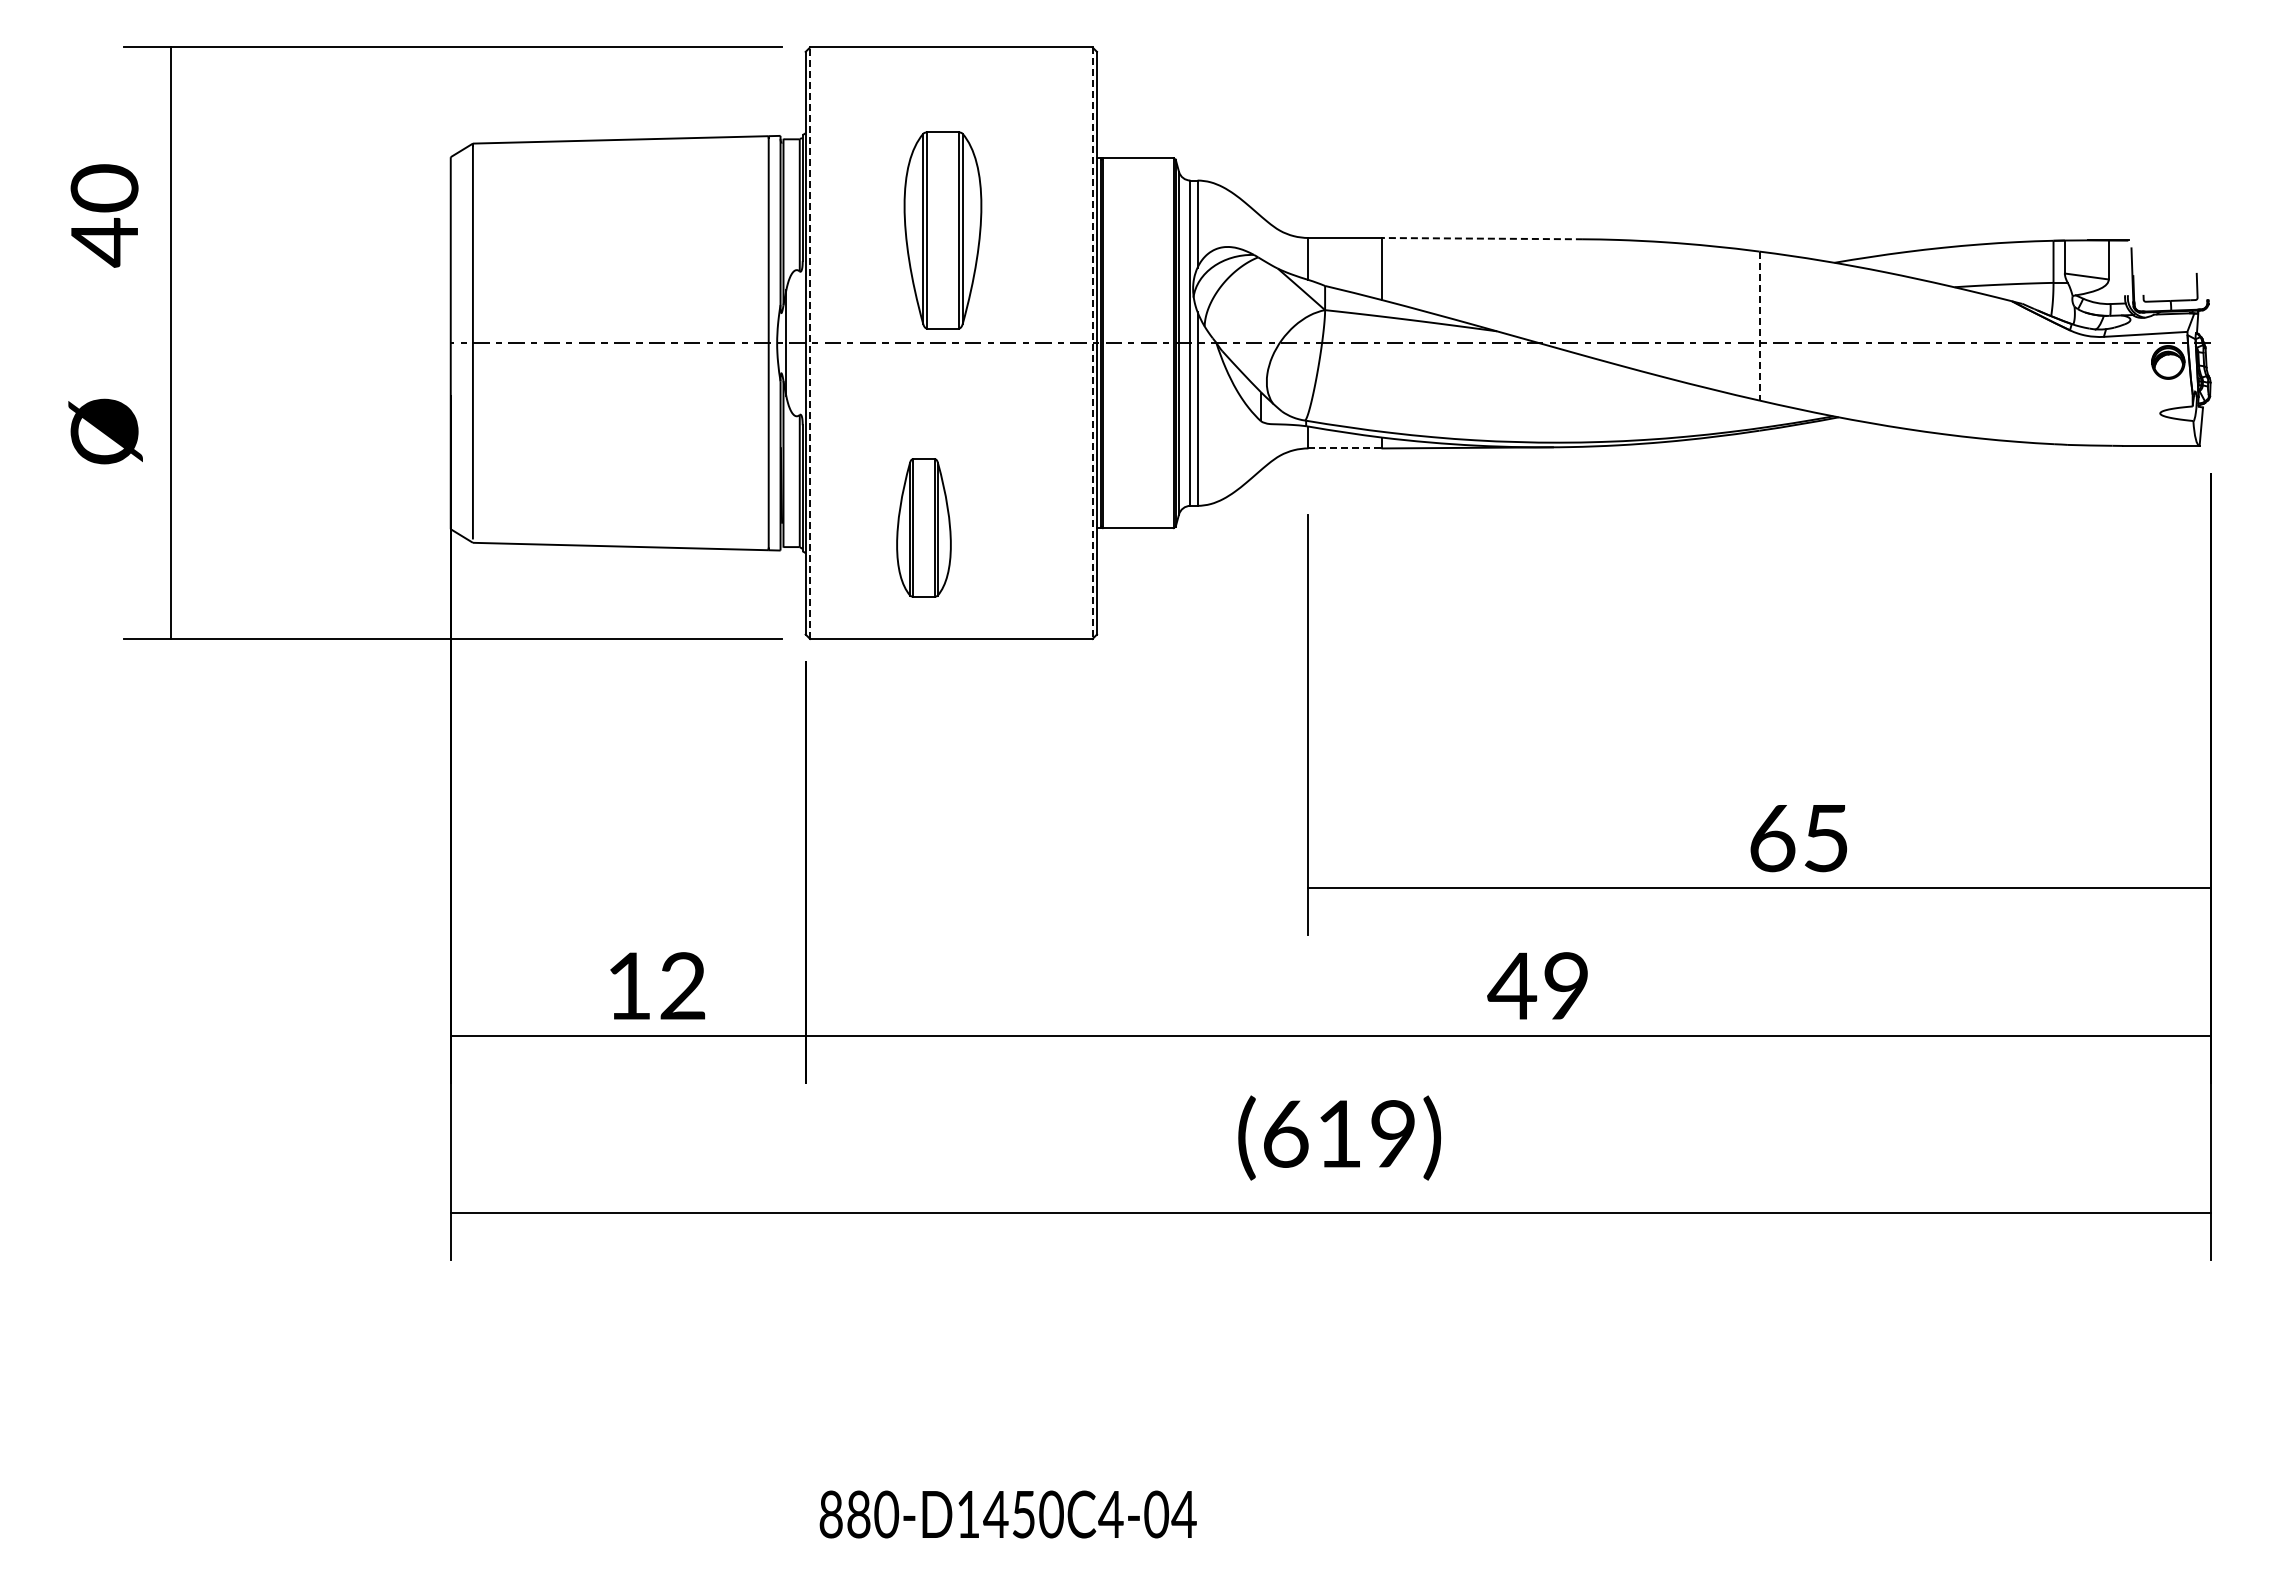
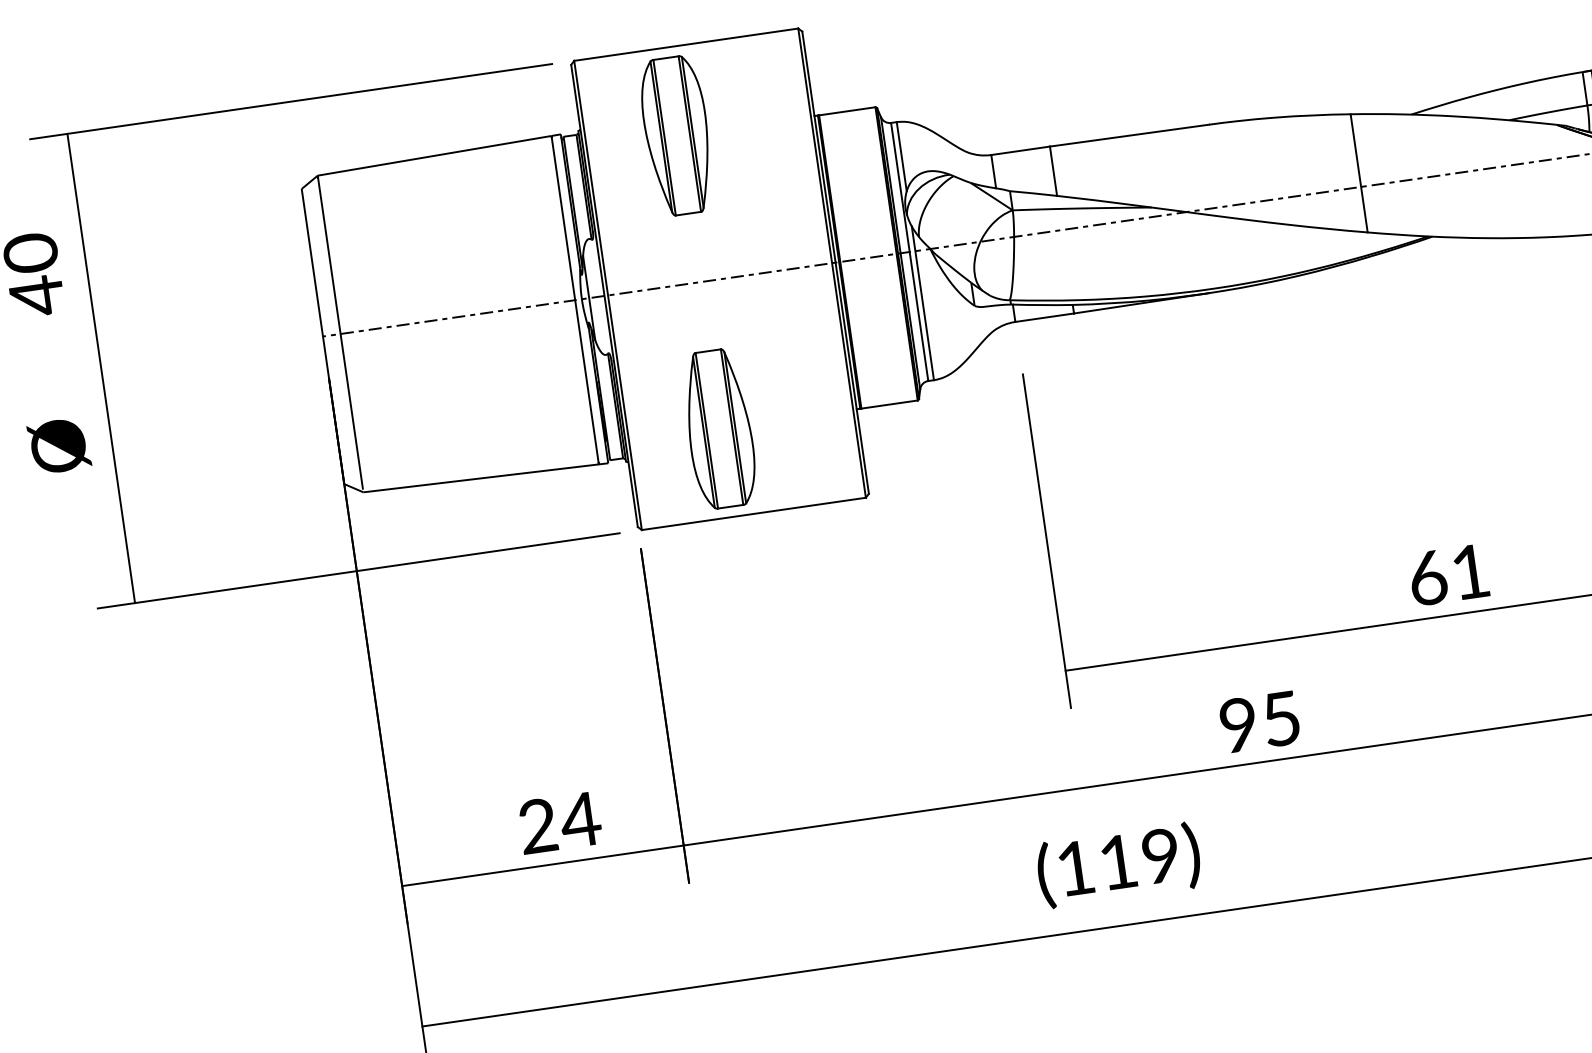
part: (942, 230) -> (676, 135), moved
line: (1482, 238) -> (1129, 135), dashed -> solid
line: (1759, 326) -> (1359, 173), dashed -> solid
line: (810, 343) -> (608, 295), dashed -> solid
line: (1092, 343) -> (832, 263), dashed -> solid
line: (1345, 448) -> (1044, 317), dashed -> solid
part: (923, 527) -> (719, 428), size x1.43
text: (1826, 838) -> (1470, 572), 65 -> 61
text: (656, 985) -> (559, 822), 12 -> 24
text: (1537, 986) -> (1258, 722), 49 -> 95
text: (1286, 1133) -> (1076, 867), (619) -> (119)

